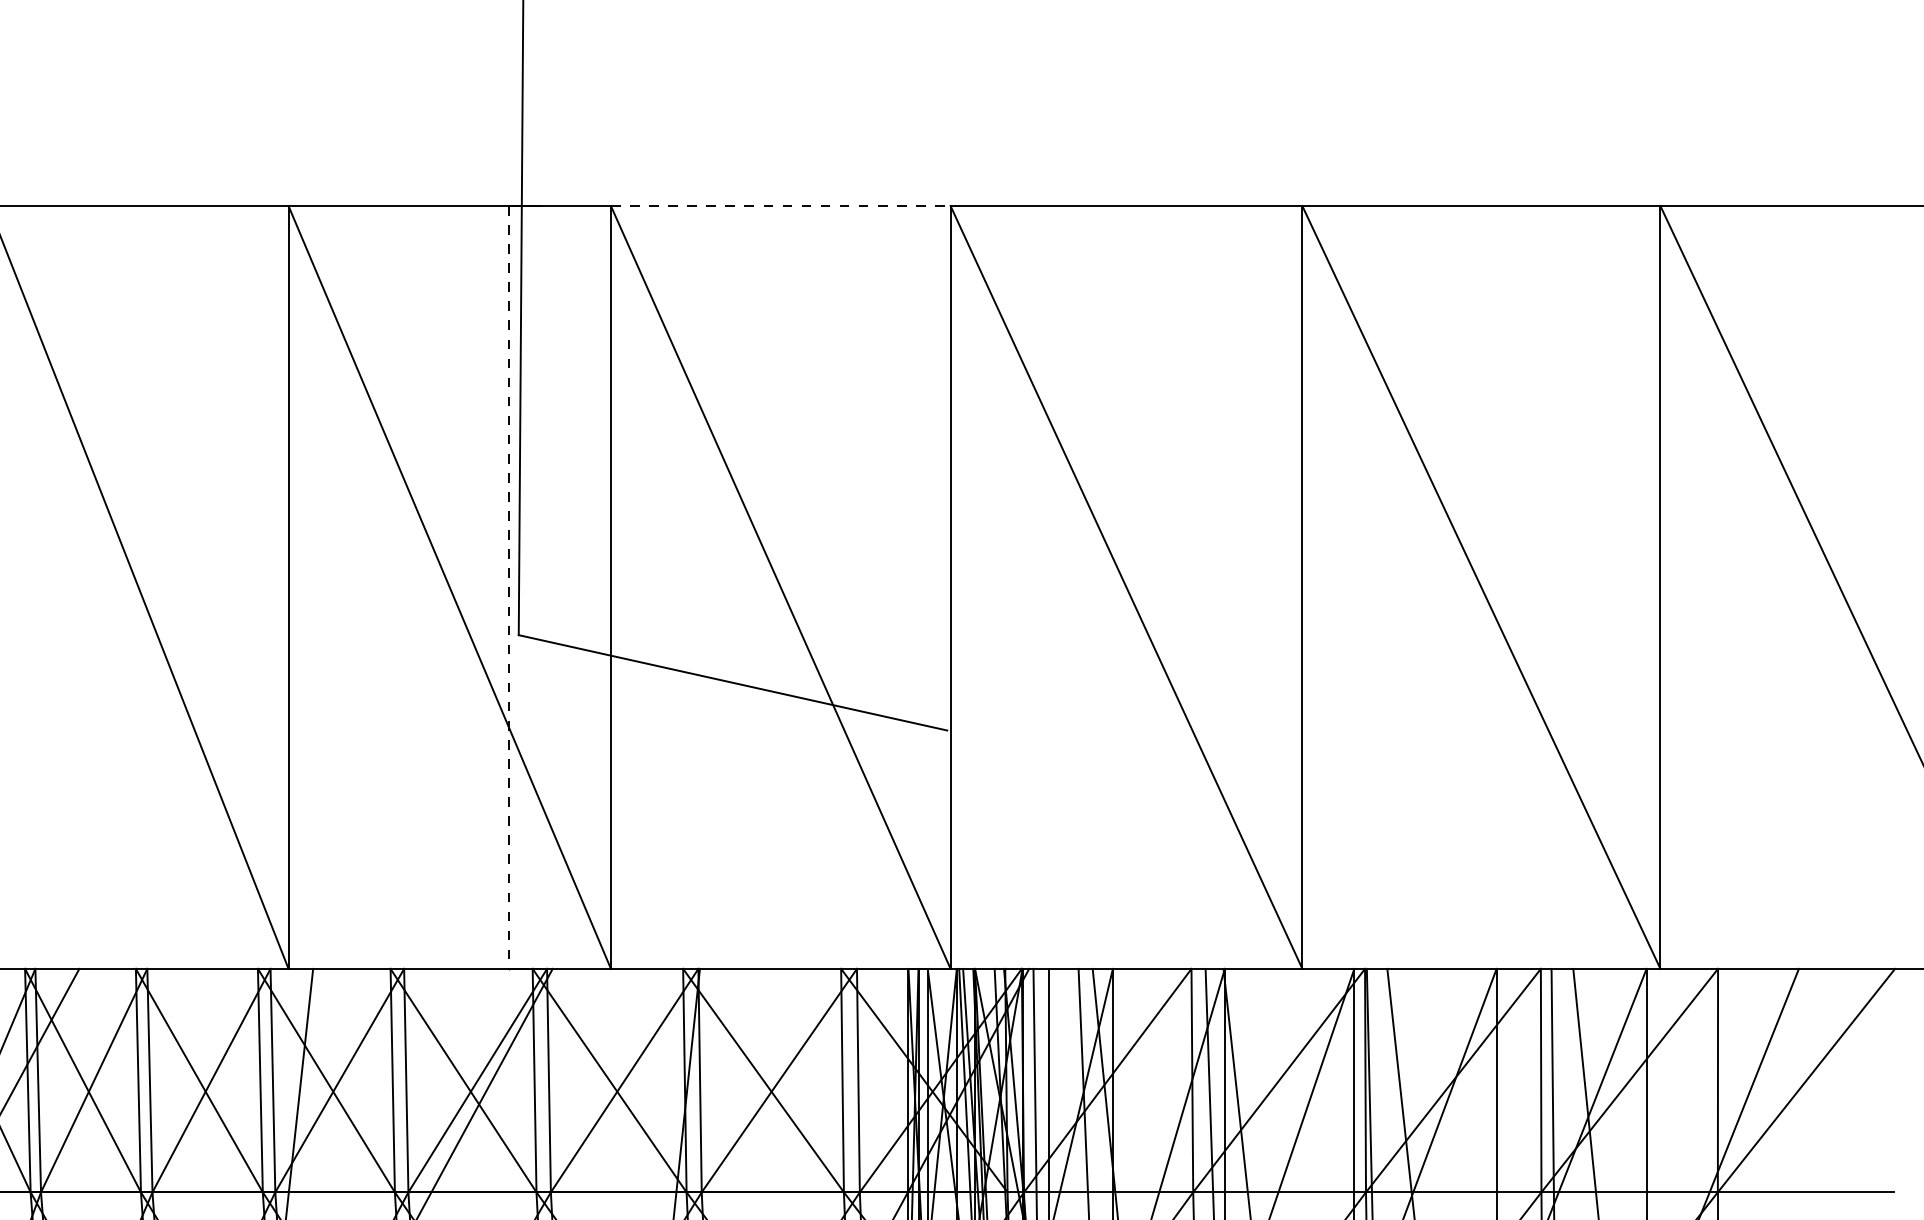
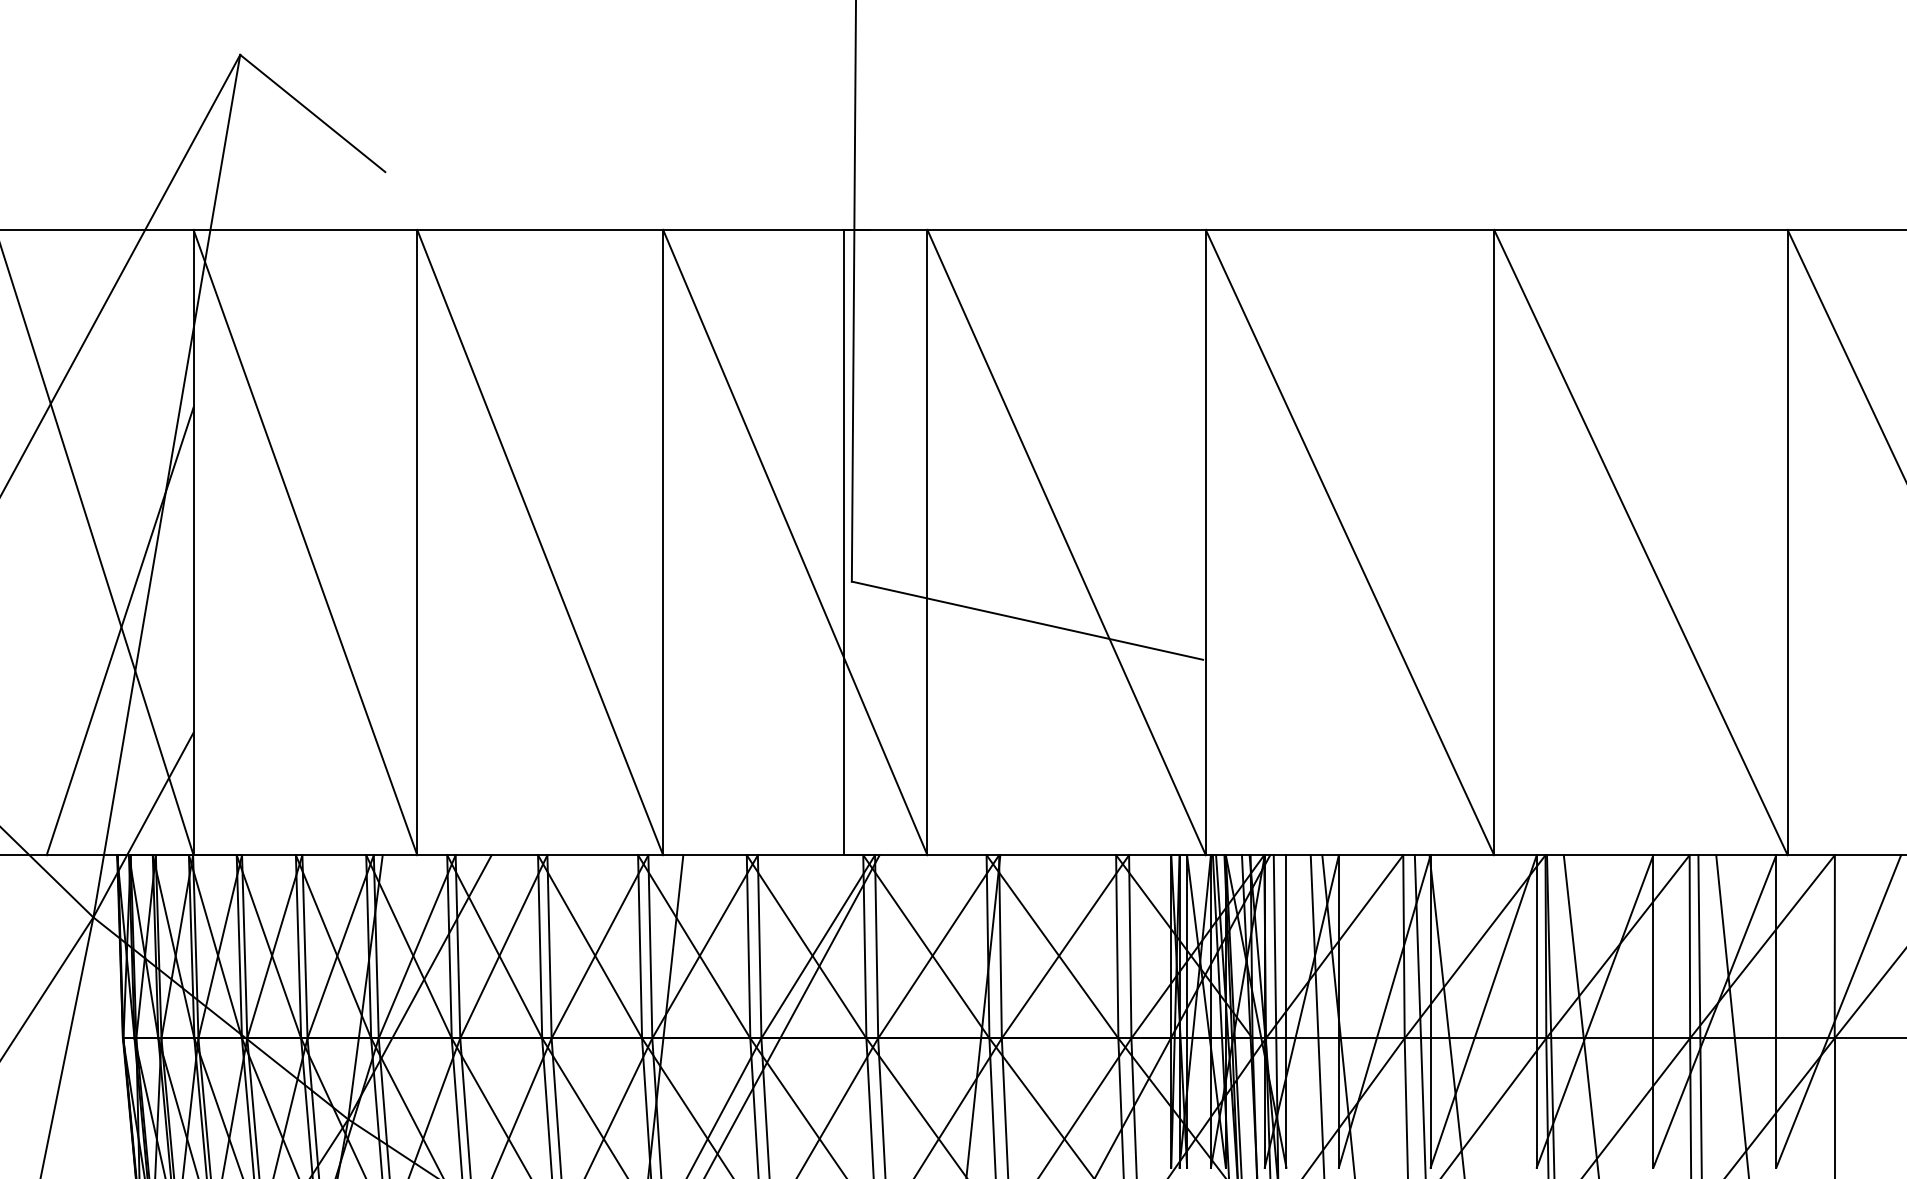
line: (781, 205) -> (1067, 229), dashed -> solid
line: (508, 587) -> (843, 542), dashed -> solid

